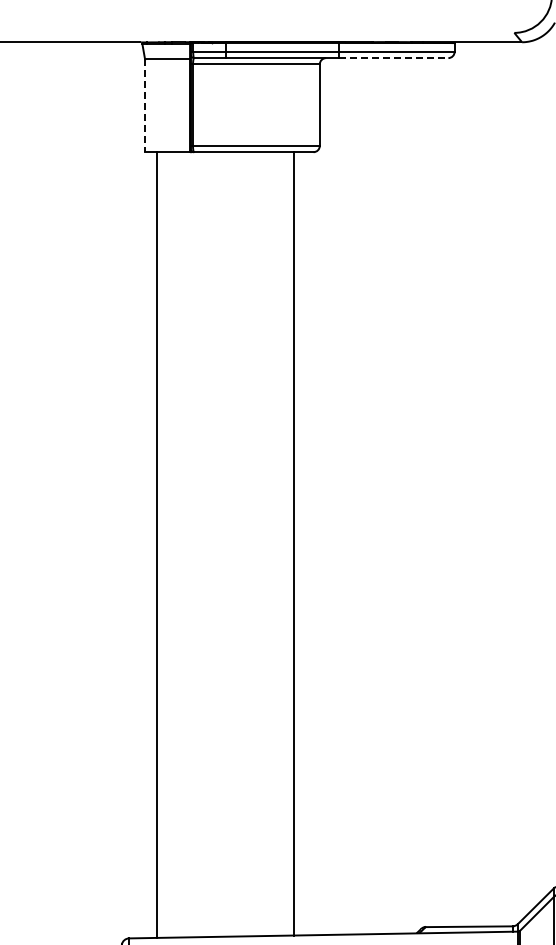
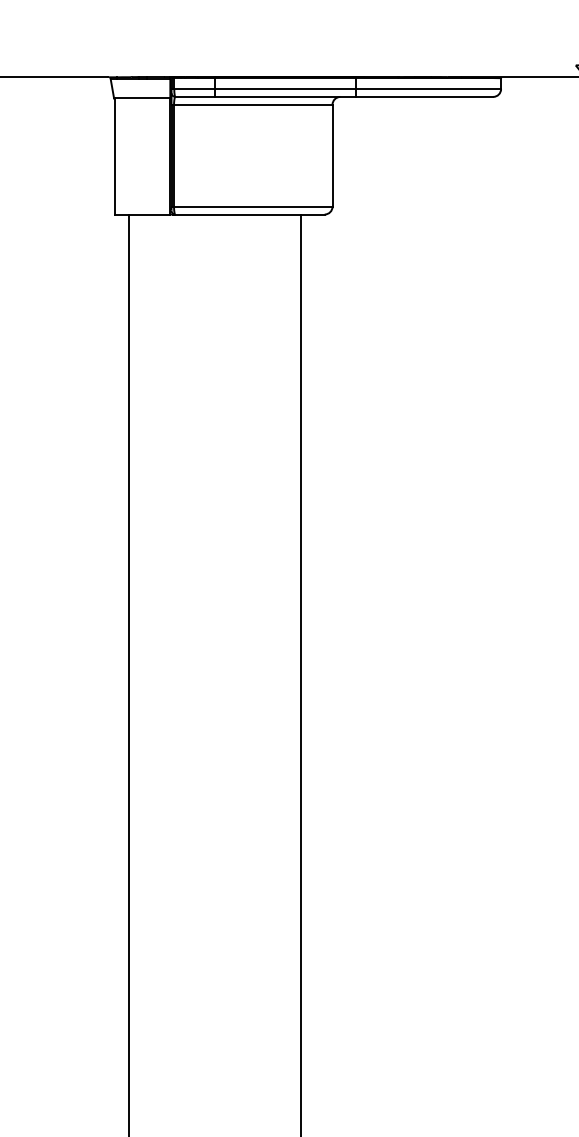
line: (393, 58) -> (424, 97), dashed -> solid
line: (145, 106) -> (114, 157), dashed -> solid

